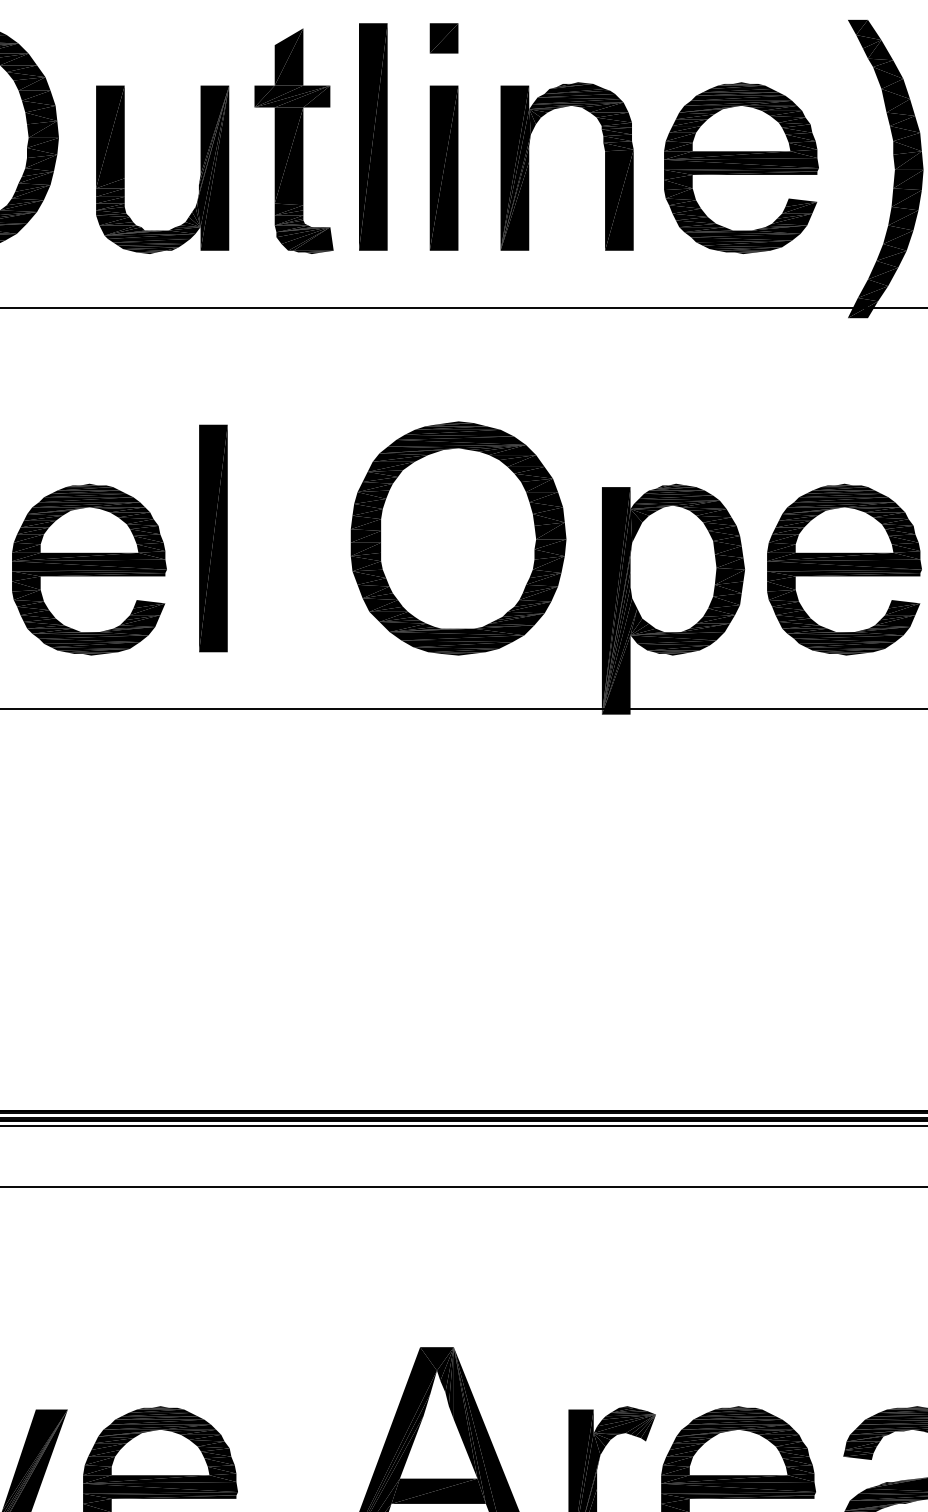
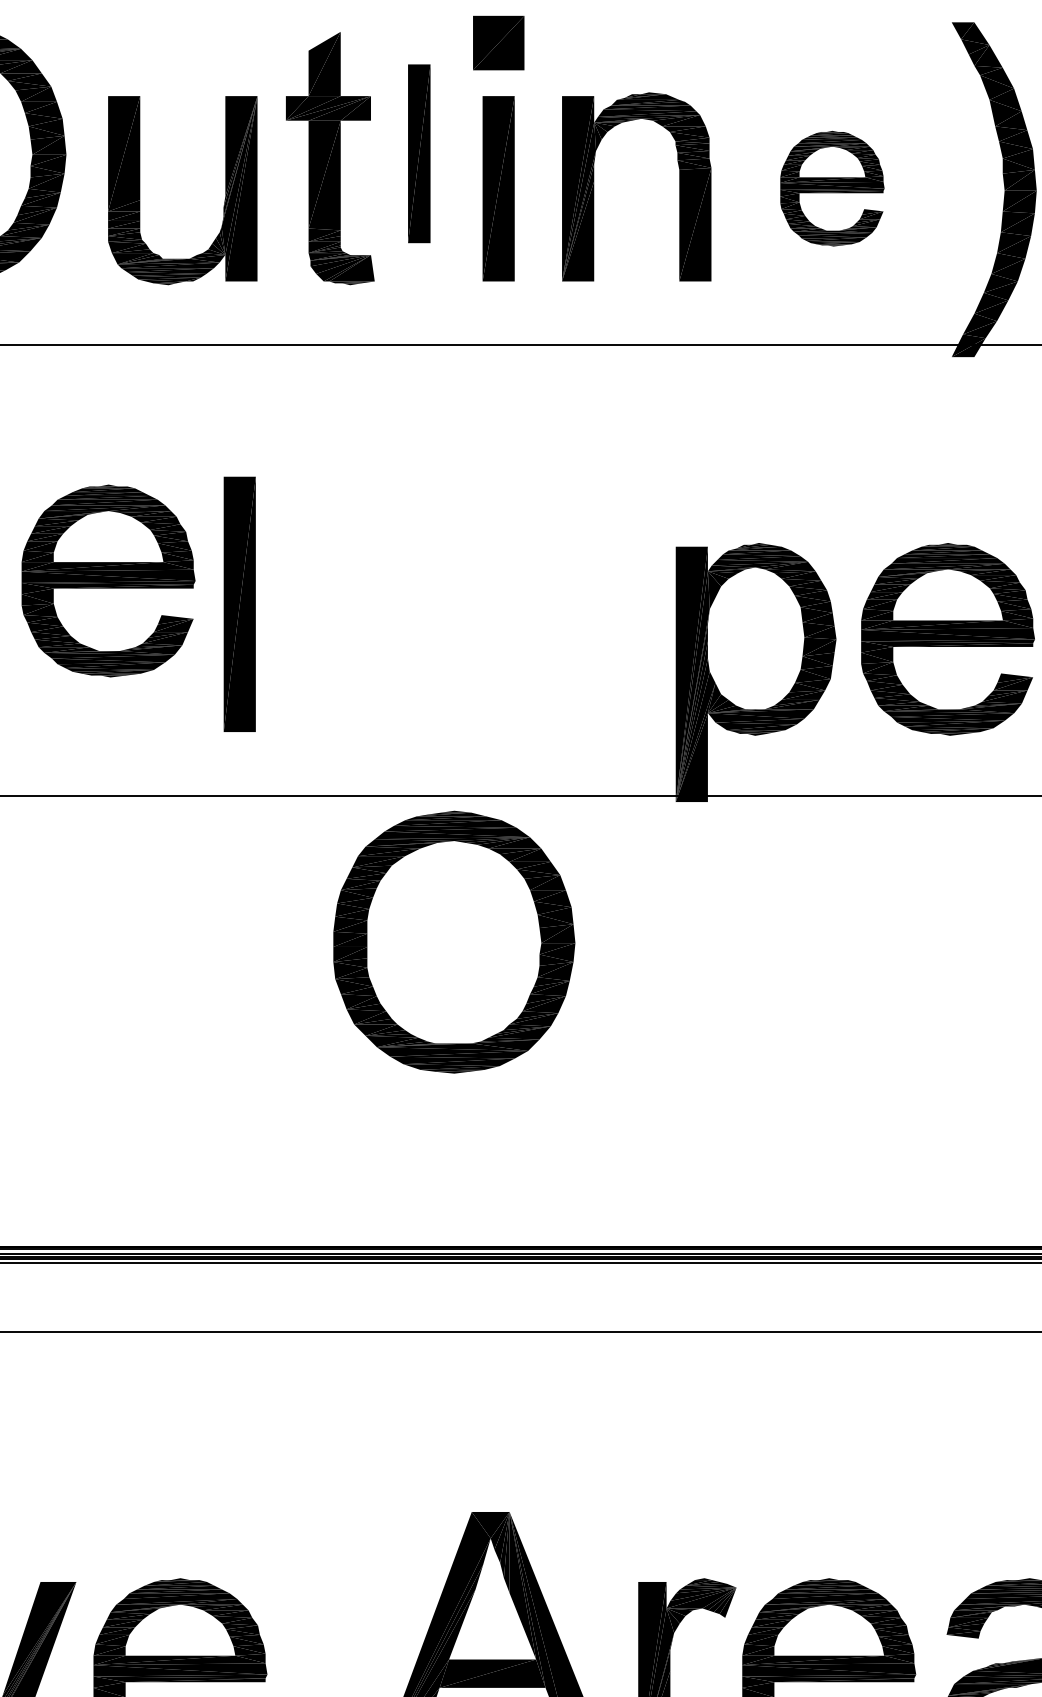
part: (443, 38) -> (497, 43), size x1.6
part: (373, 136) -> (419, 153), size x0.7
part: (741, 167) -> (832, 188), size x0.6
part: (458, 538) -> (454, 942), moved
part: (89, 569) -> (108, 580), moved

